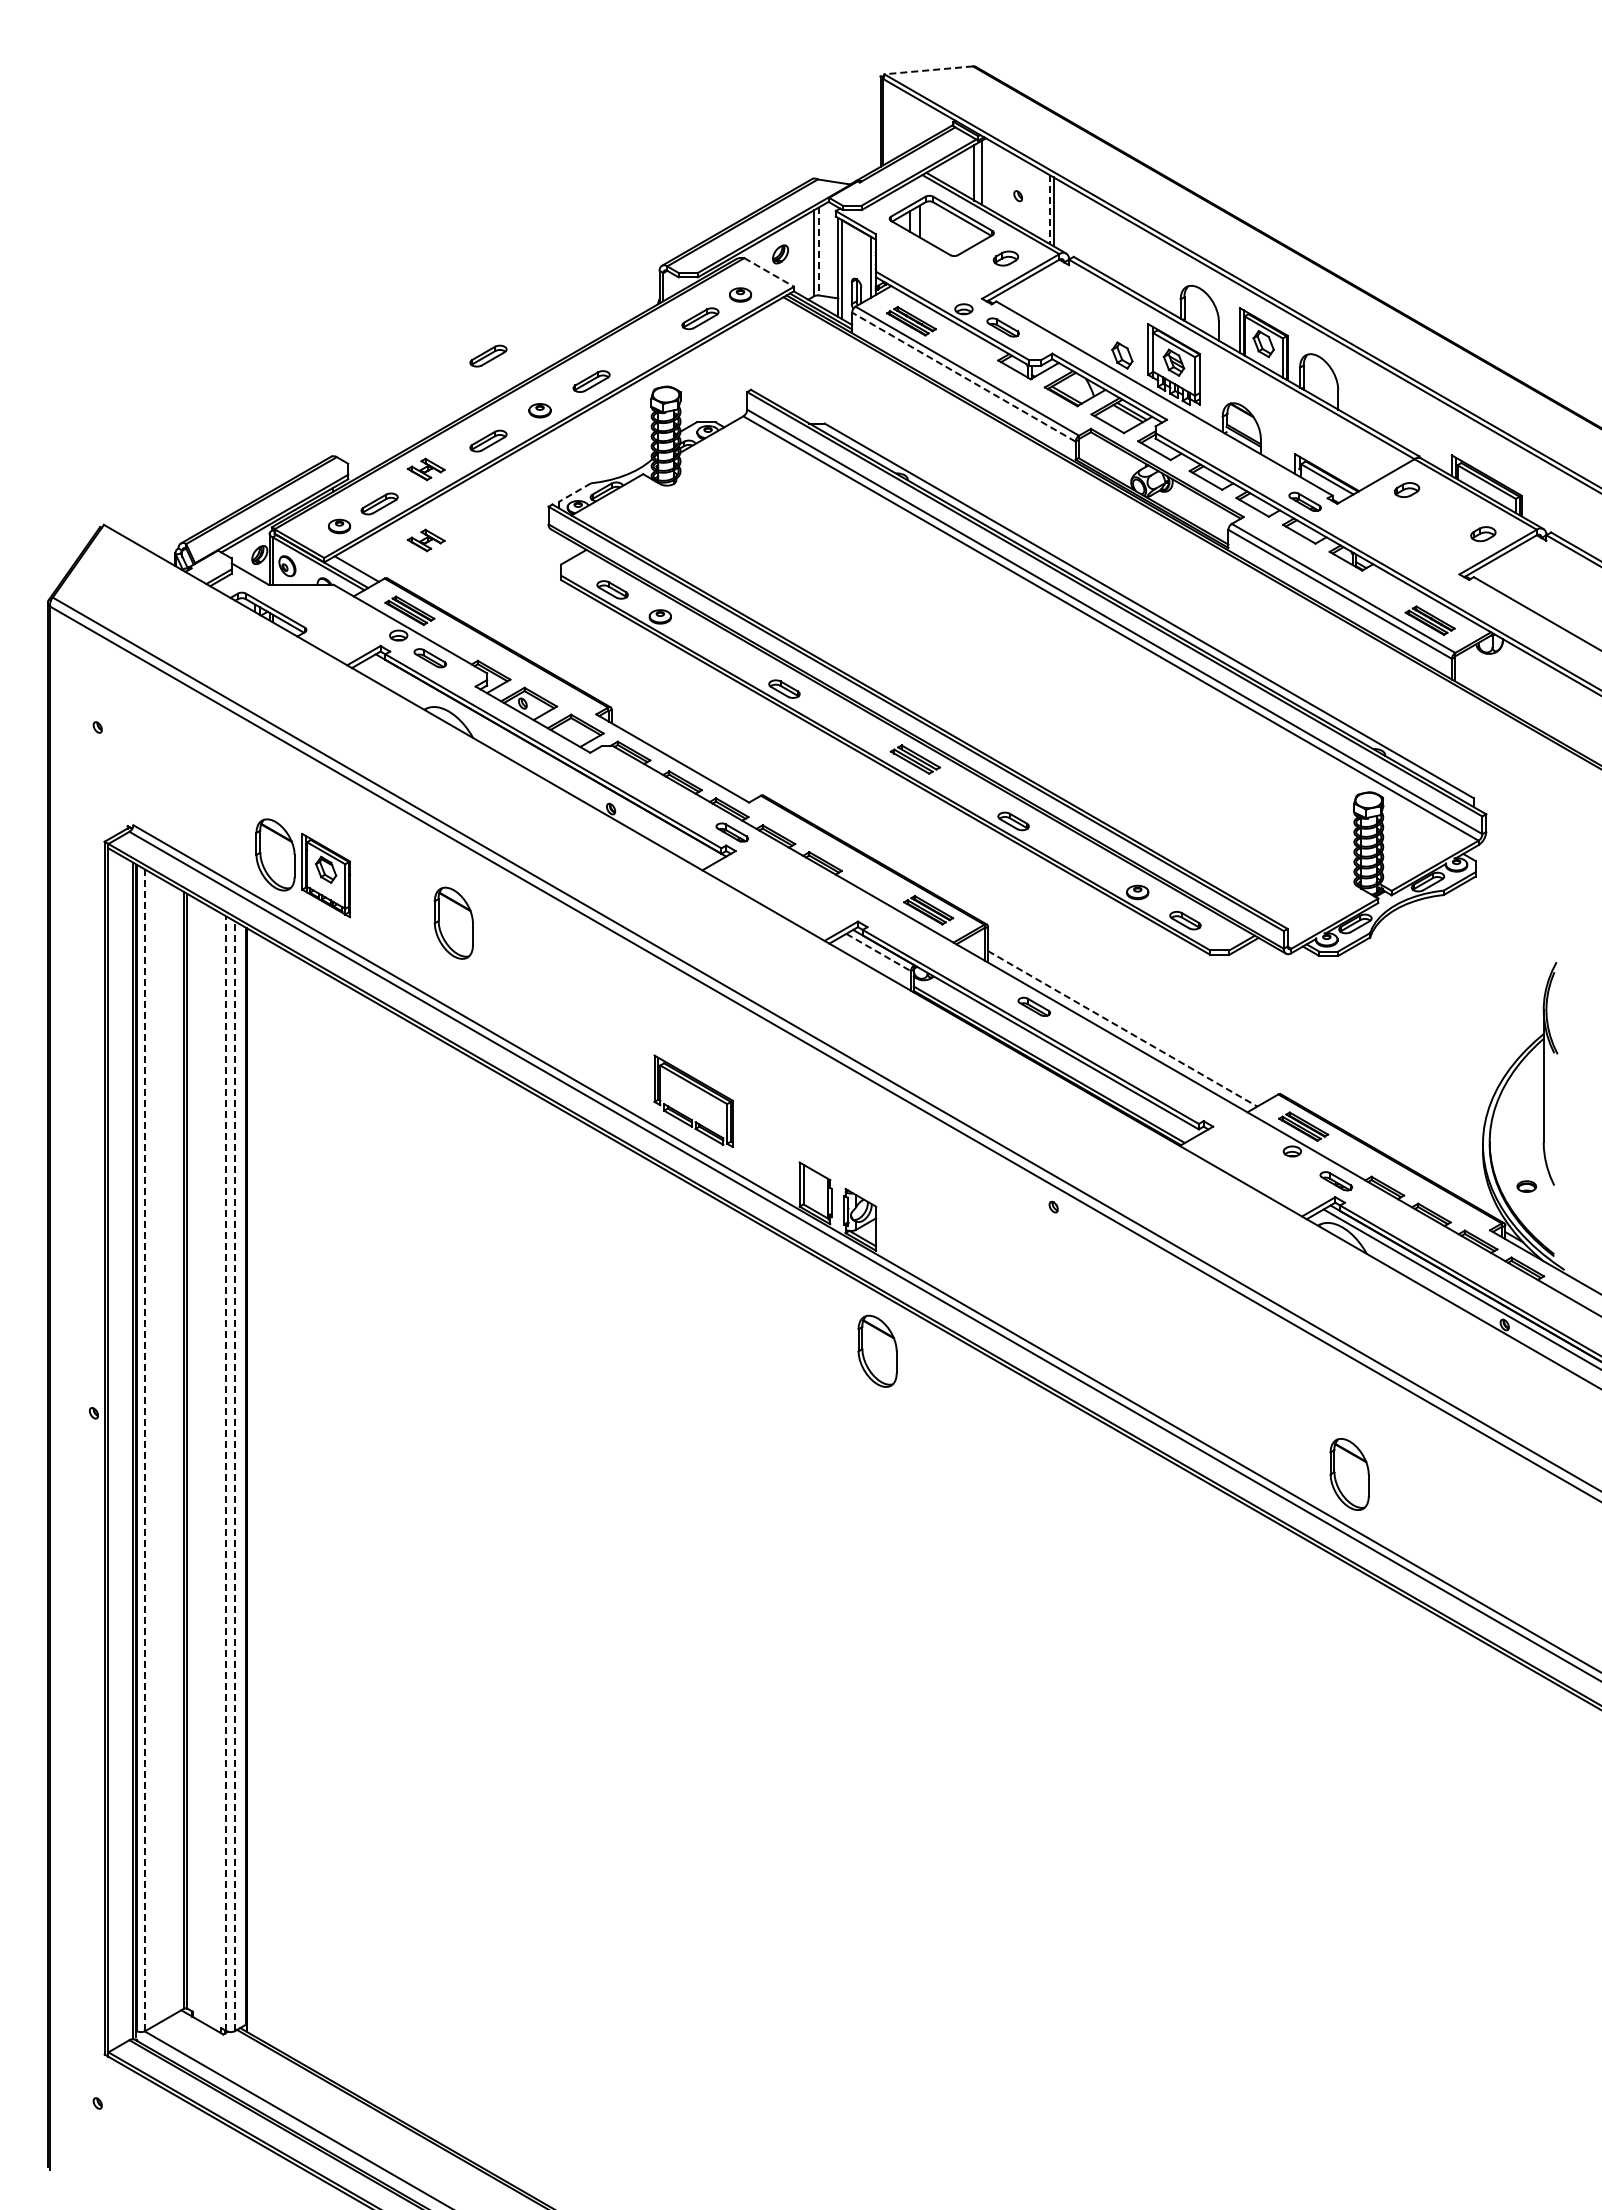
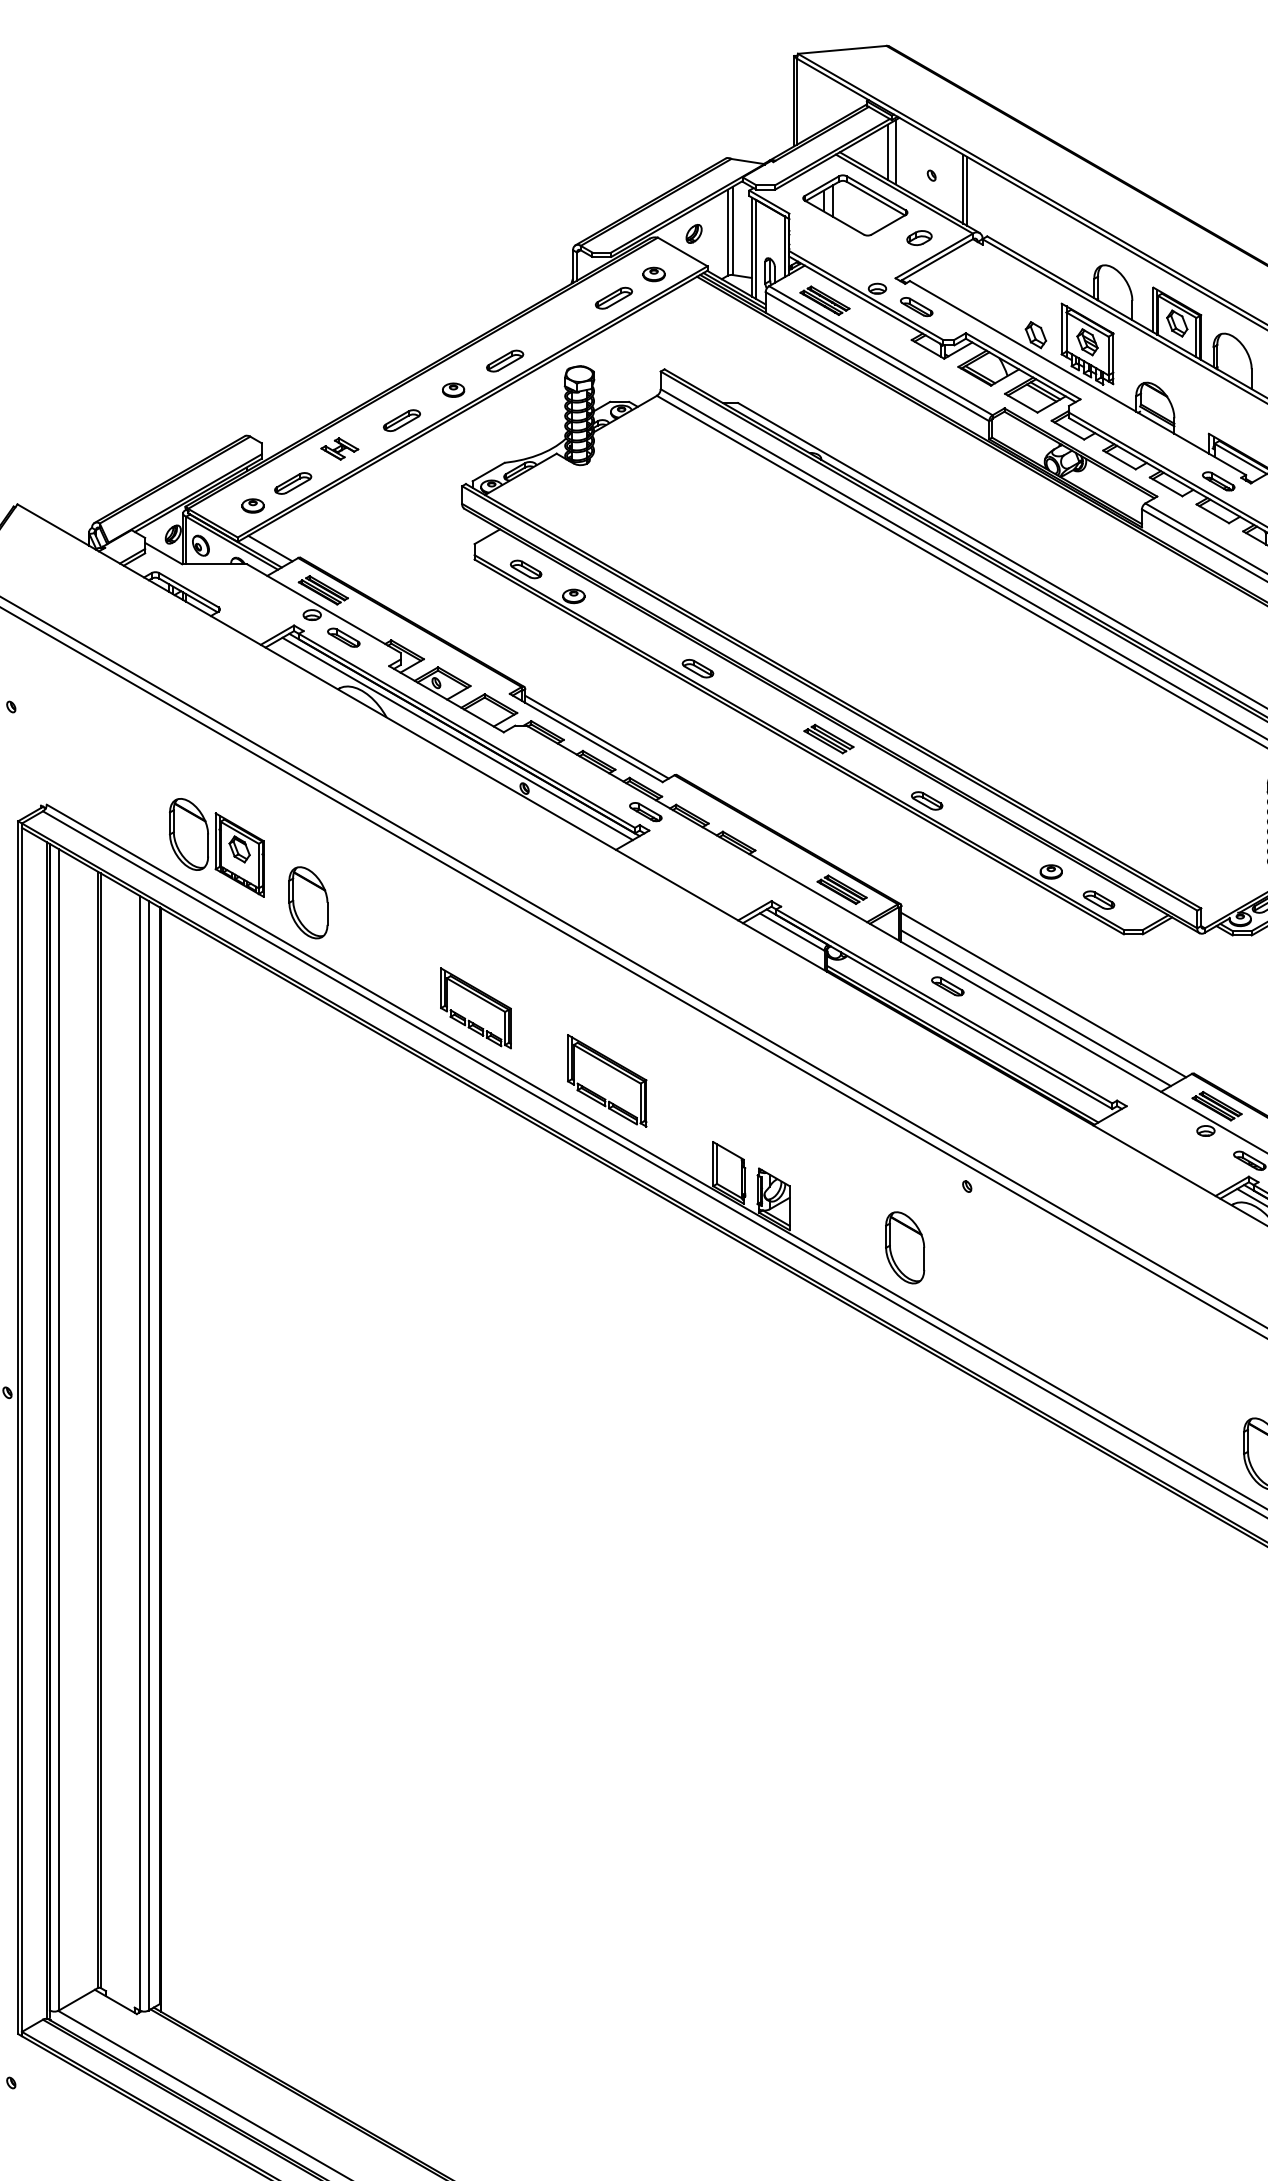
line: (928, 70) -> (842, 50), dashed -> solid
line: (1049, 210) -> (963, 190), dashed -> solid
line: (819, 251) -> (733, 231), dashed -> solid
line: (769, 272) -> (683, 252), dashed -> solid
part: (488, 355) -> (402, 335), removed
line: (963, 376) -> (877, 356), dashed -> solid
line: (574, 492) -> (488, 472), dashed -> solid
part: (425, 540) -> (339, 520), removed
line: (683, 757) -> (597, 737), added
line: (543, 759) -> (457, 739), added
part: (453, 922) -> (308, 902), moved
line: (879, 952) -> (793, 932), dashed -> solid
line: (1129, 1015) -> (1043, 995), added
part: (568, 1020) -> (482, 1000), added
line: (1122, 1028) -> (1036, 1008), dashed -> solid
part: (877, 1350) -> (905, 1247), moved
line: (145, 1450) -> (59, 1430), dashed -> solid
line: (226, 1473) -> (140, 1453), dashed -> solid
line: (235, 1476) -> (149, 1456), dashed -> solid

